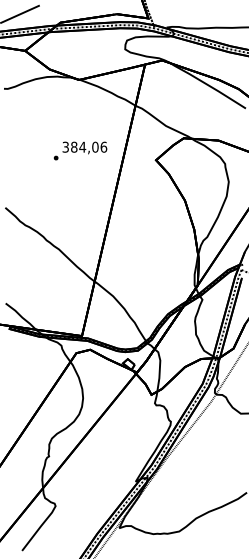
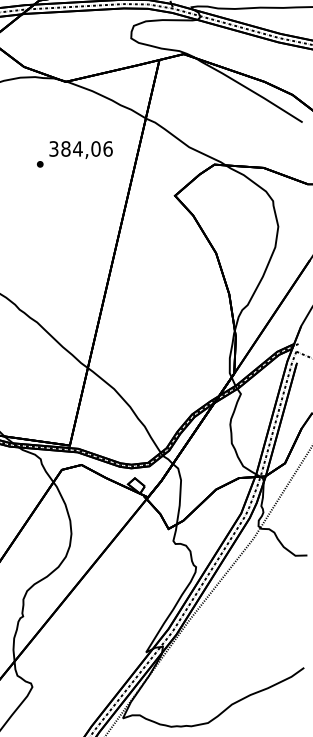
text: (80, 150) -> (74, 153), moved

